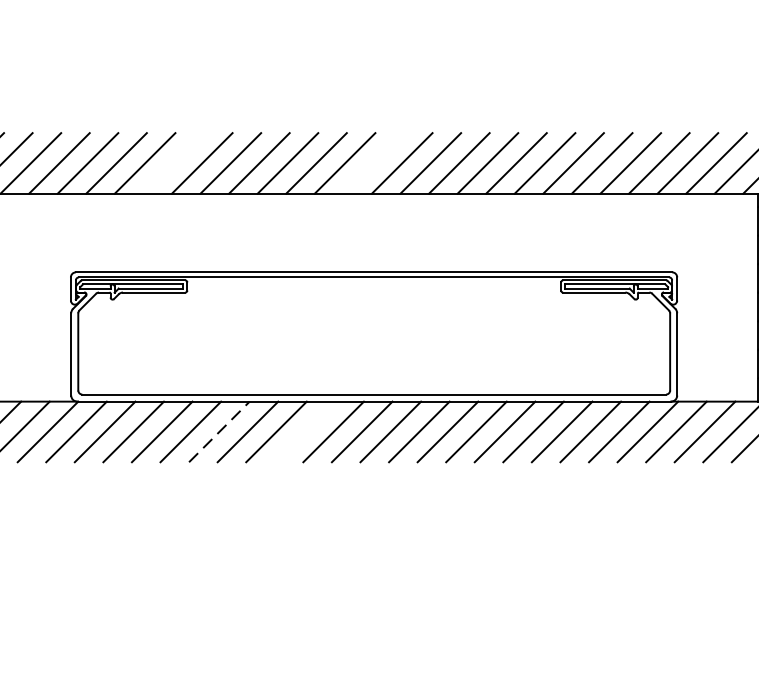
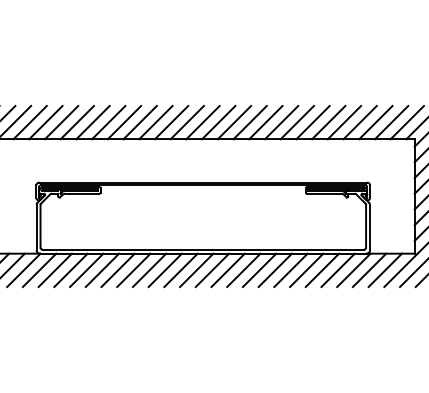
line: (172, 163) -> (92, 122), added
line: (372, 163) -> (202, 122), added
line: (220, 432) -> (118, 270), dashed -> solid
line: (303, 432) -> (164, 270), added

